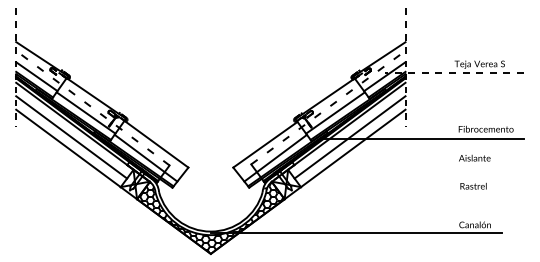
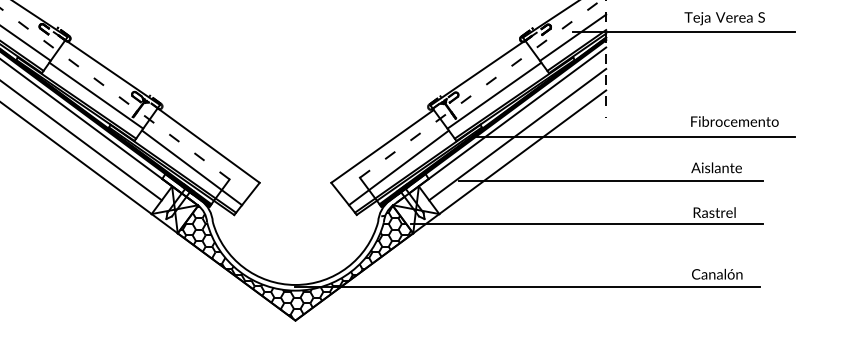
line: (454, 73) -> (684, 32), dashed -> solid
line: (408, 166) -> (610, 181), added
line: (393, 193) -> (586, 224), added

